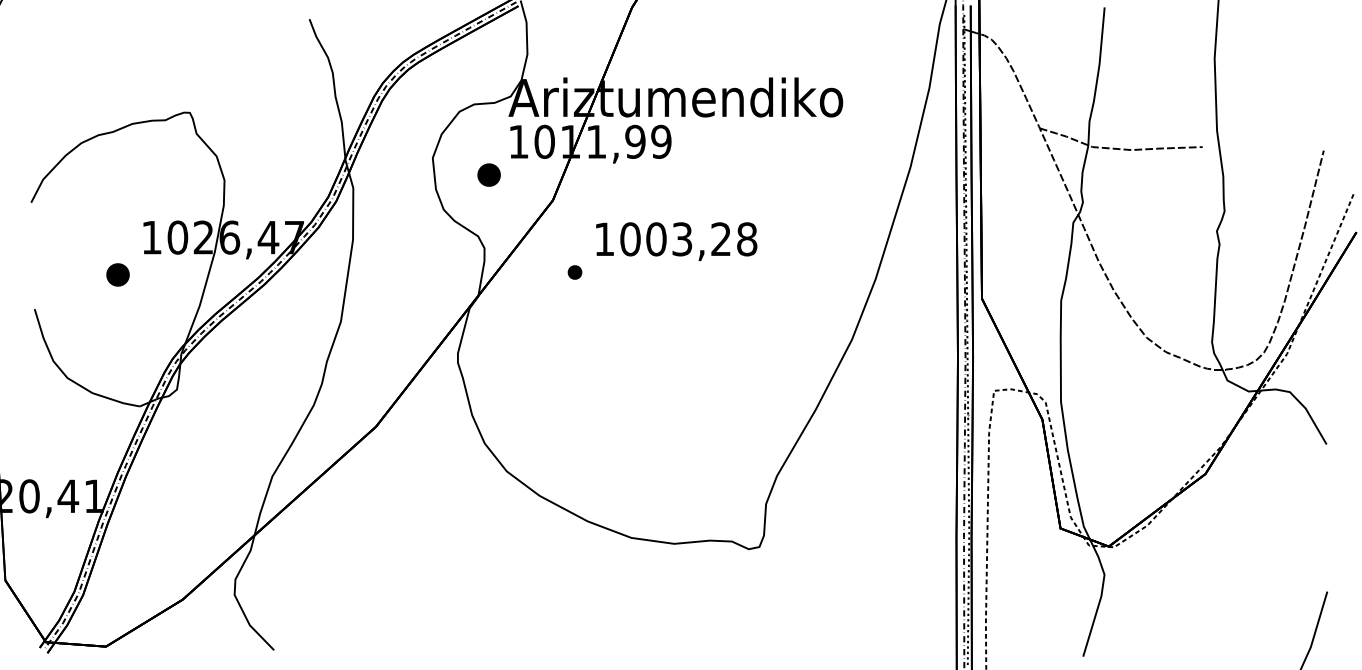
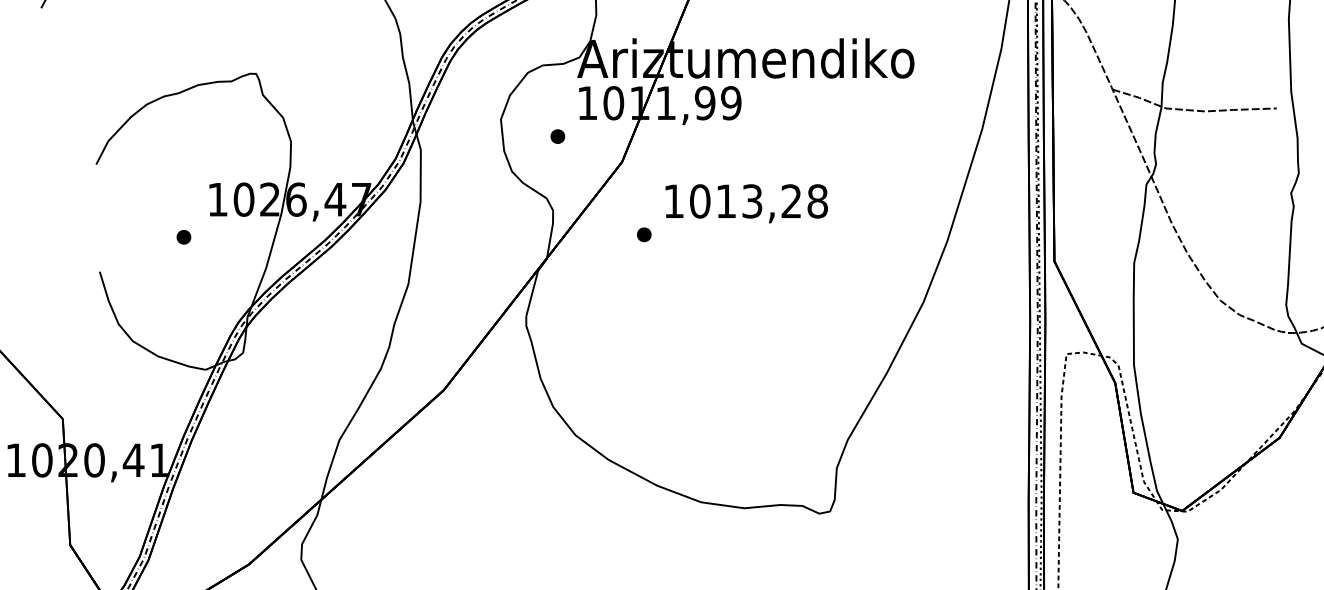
part: (489, 174) -> (558, 136), size x0.62
text: (656, 239) -> (726, 201), 1003,28 -> 1013,28
part: (118, 274) -> (184, 236), size x0.62

